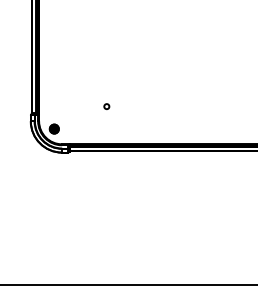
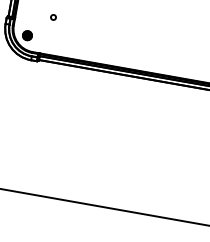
circle: (106, 106) -> (53, 17), moved

